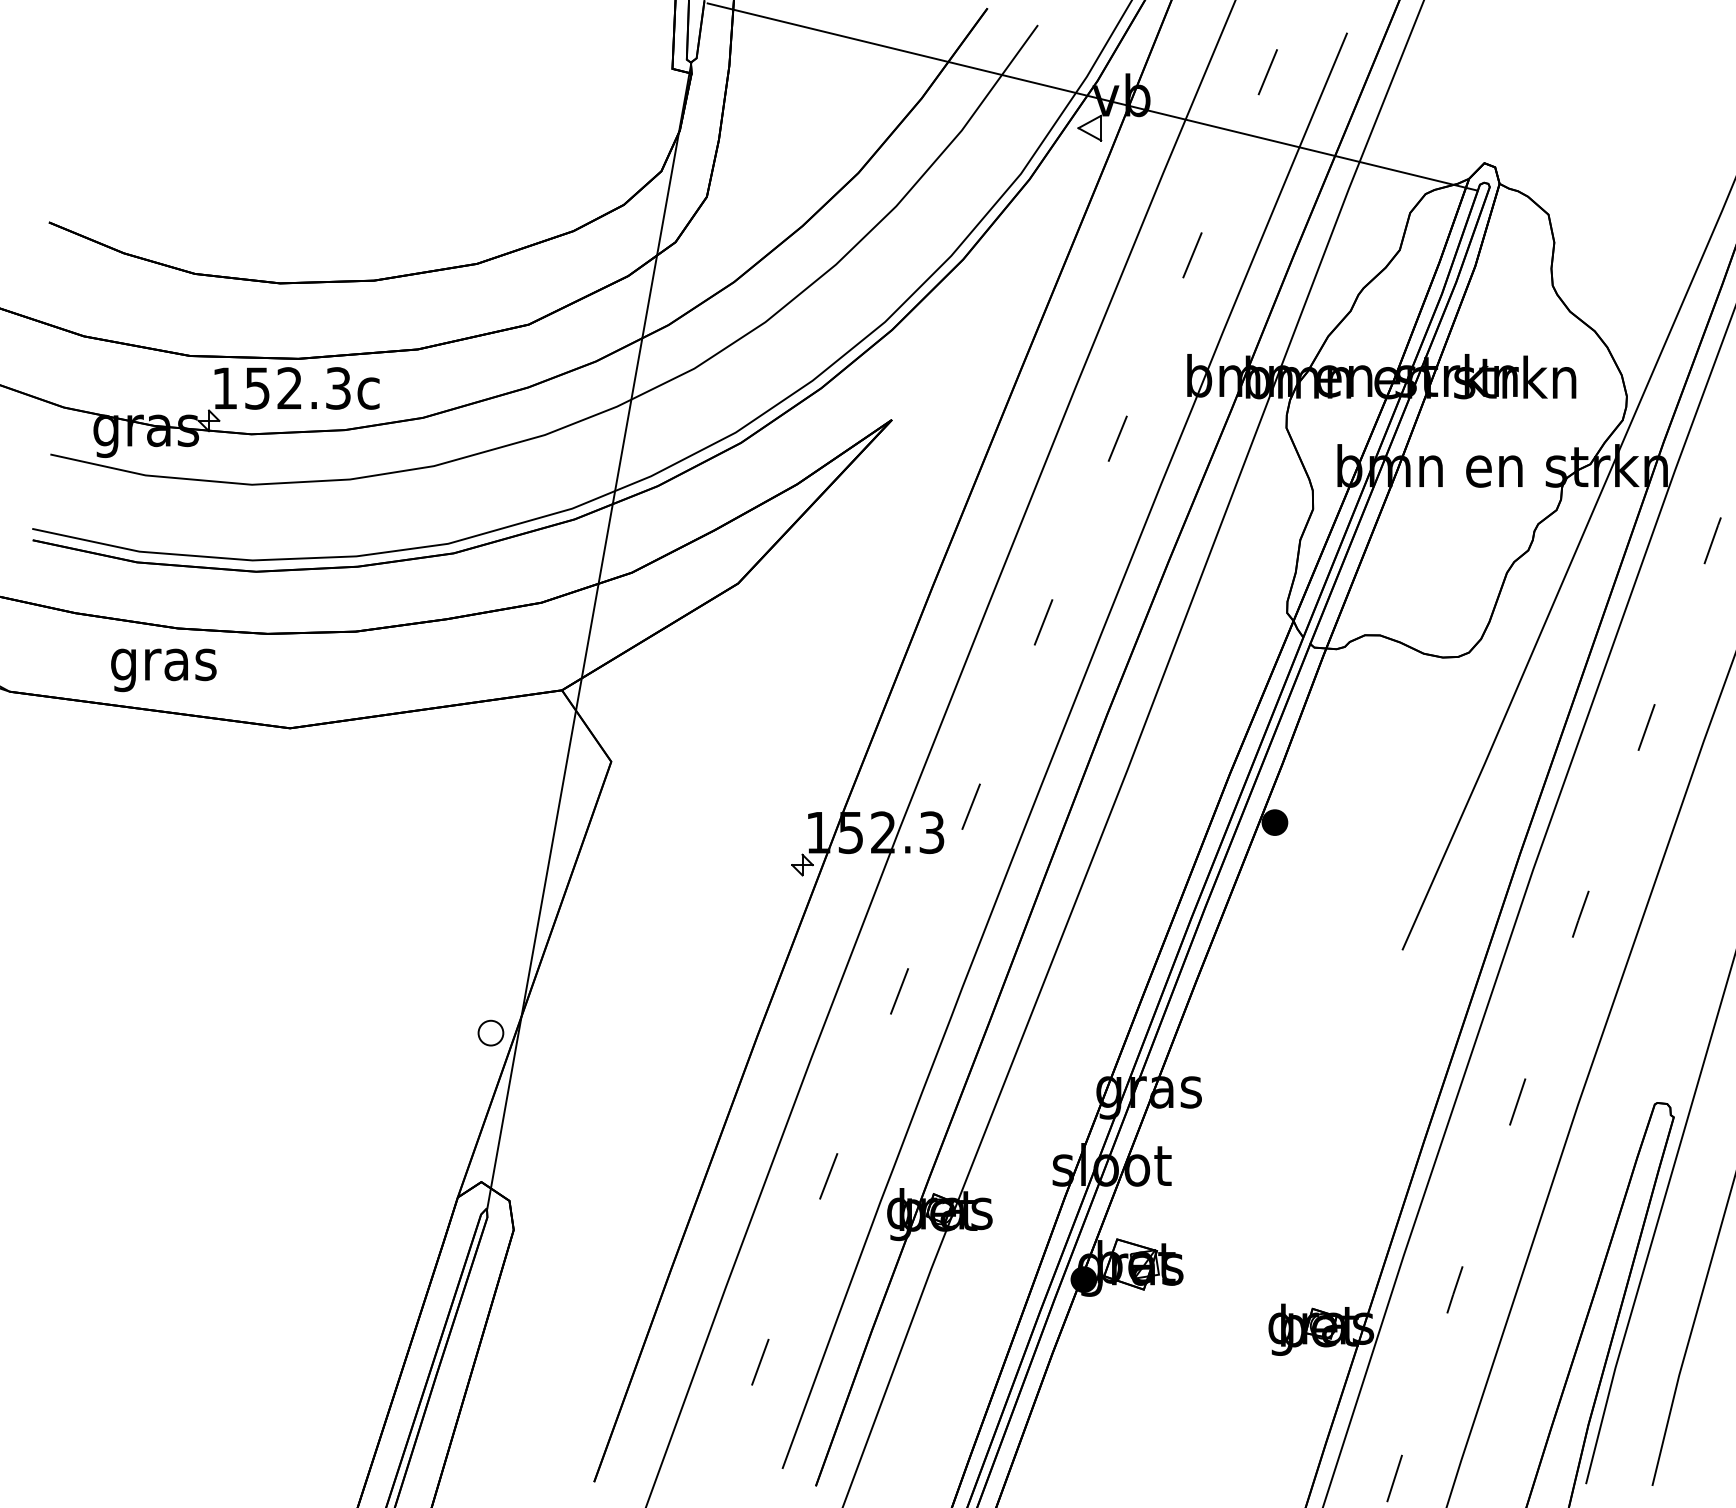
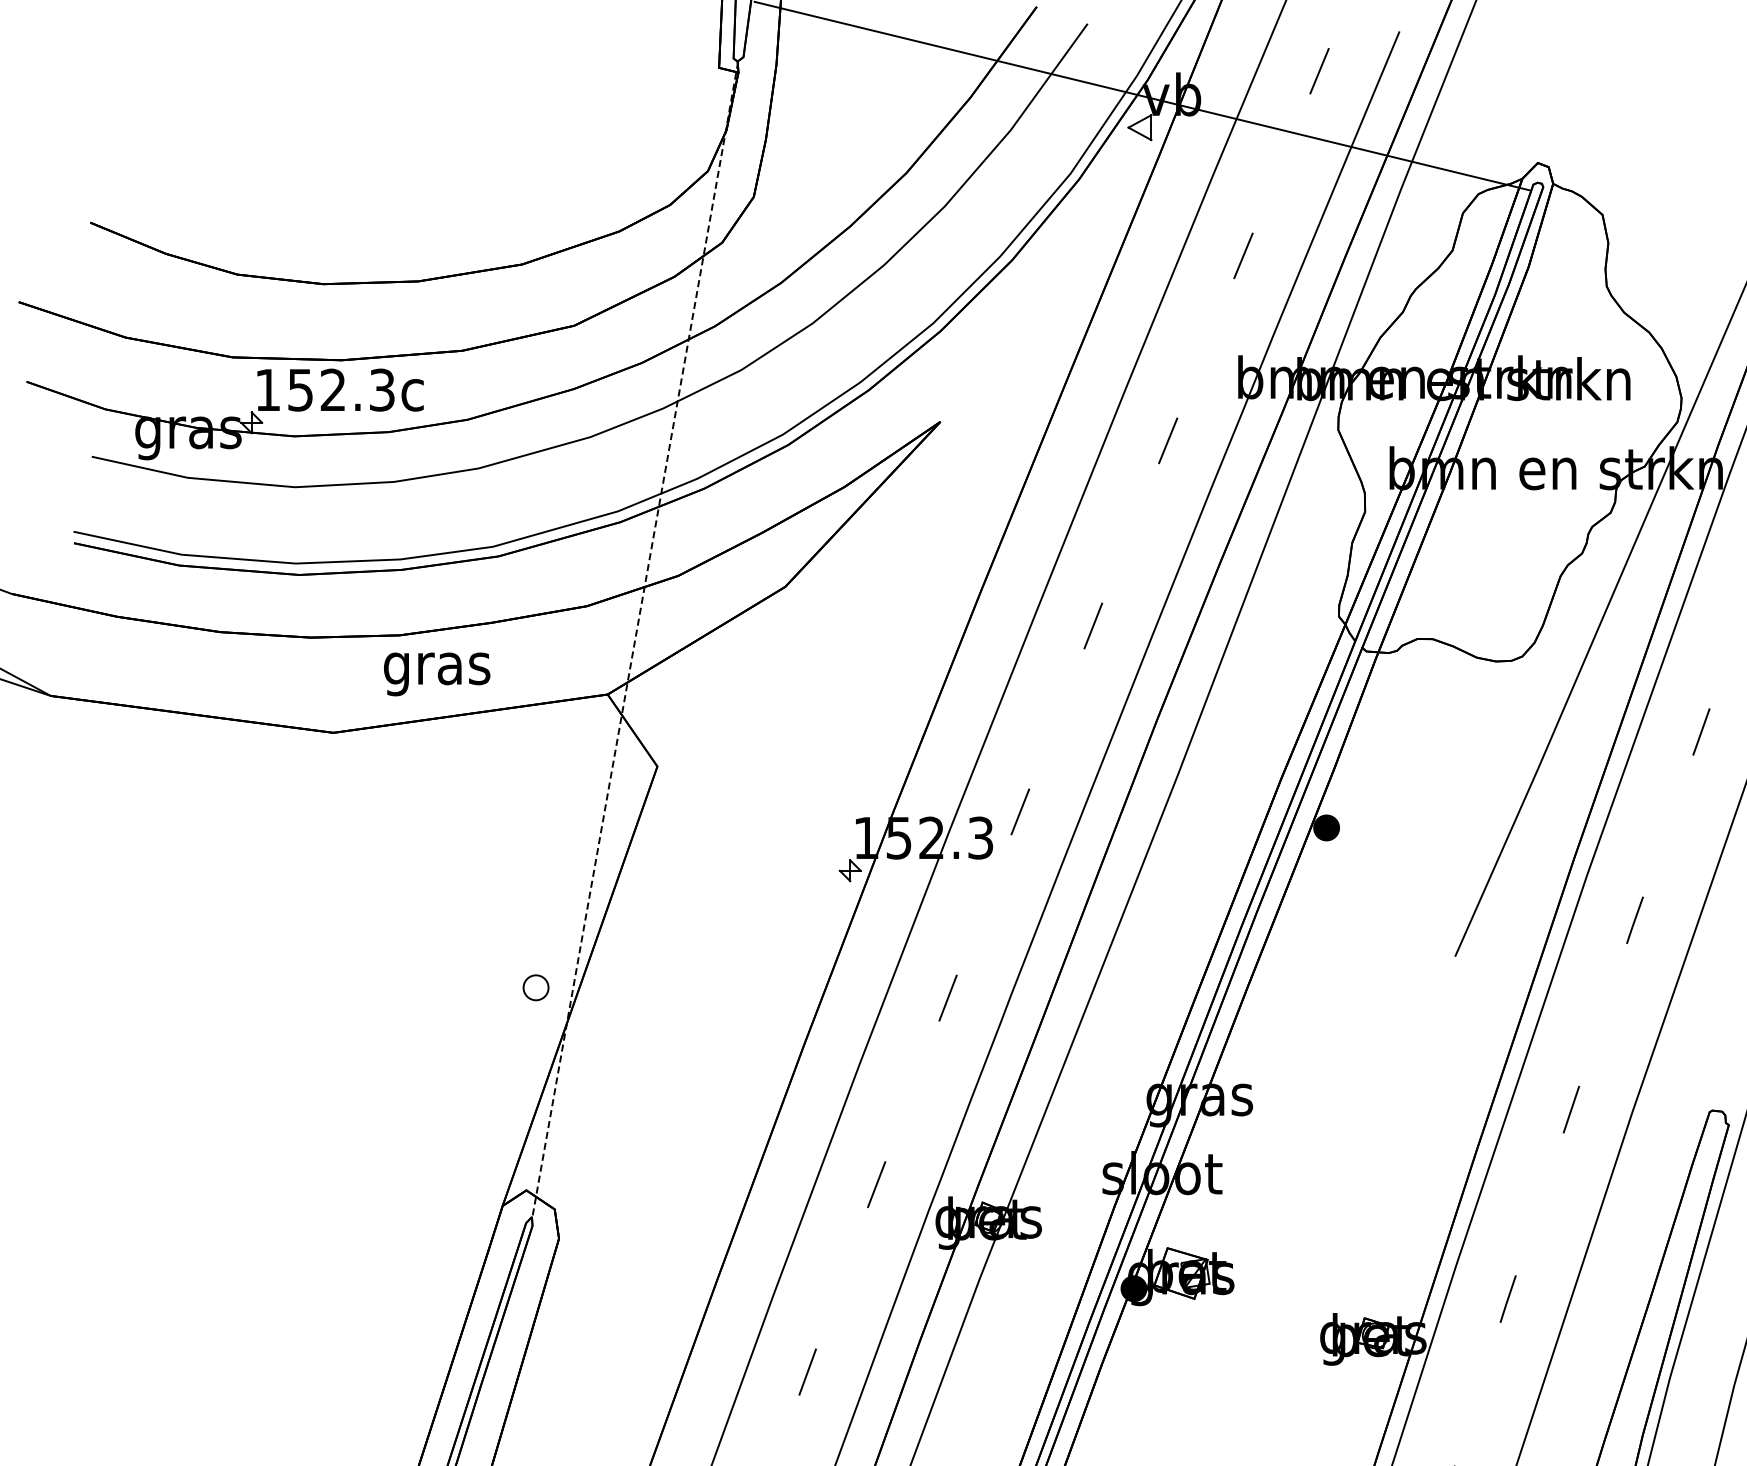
line: (589, 635) -> (635, 639), solid -> dashed
text: (163, 670) -> (436, 674), moved
part: (490, 1032) -> (535, 987), moved

